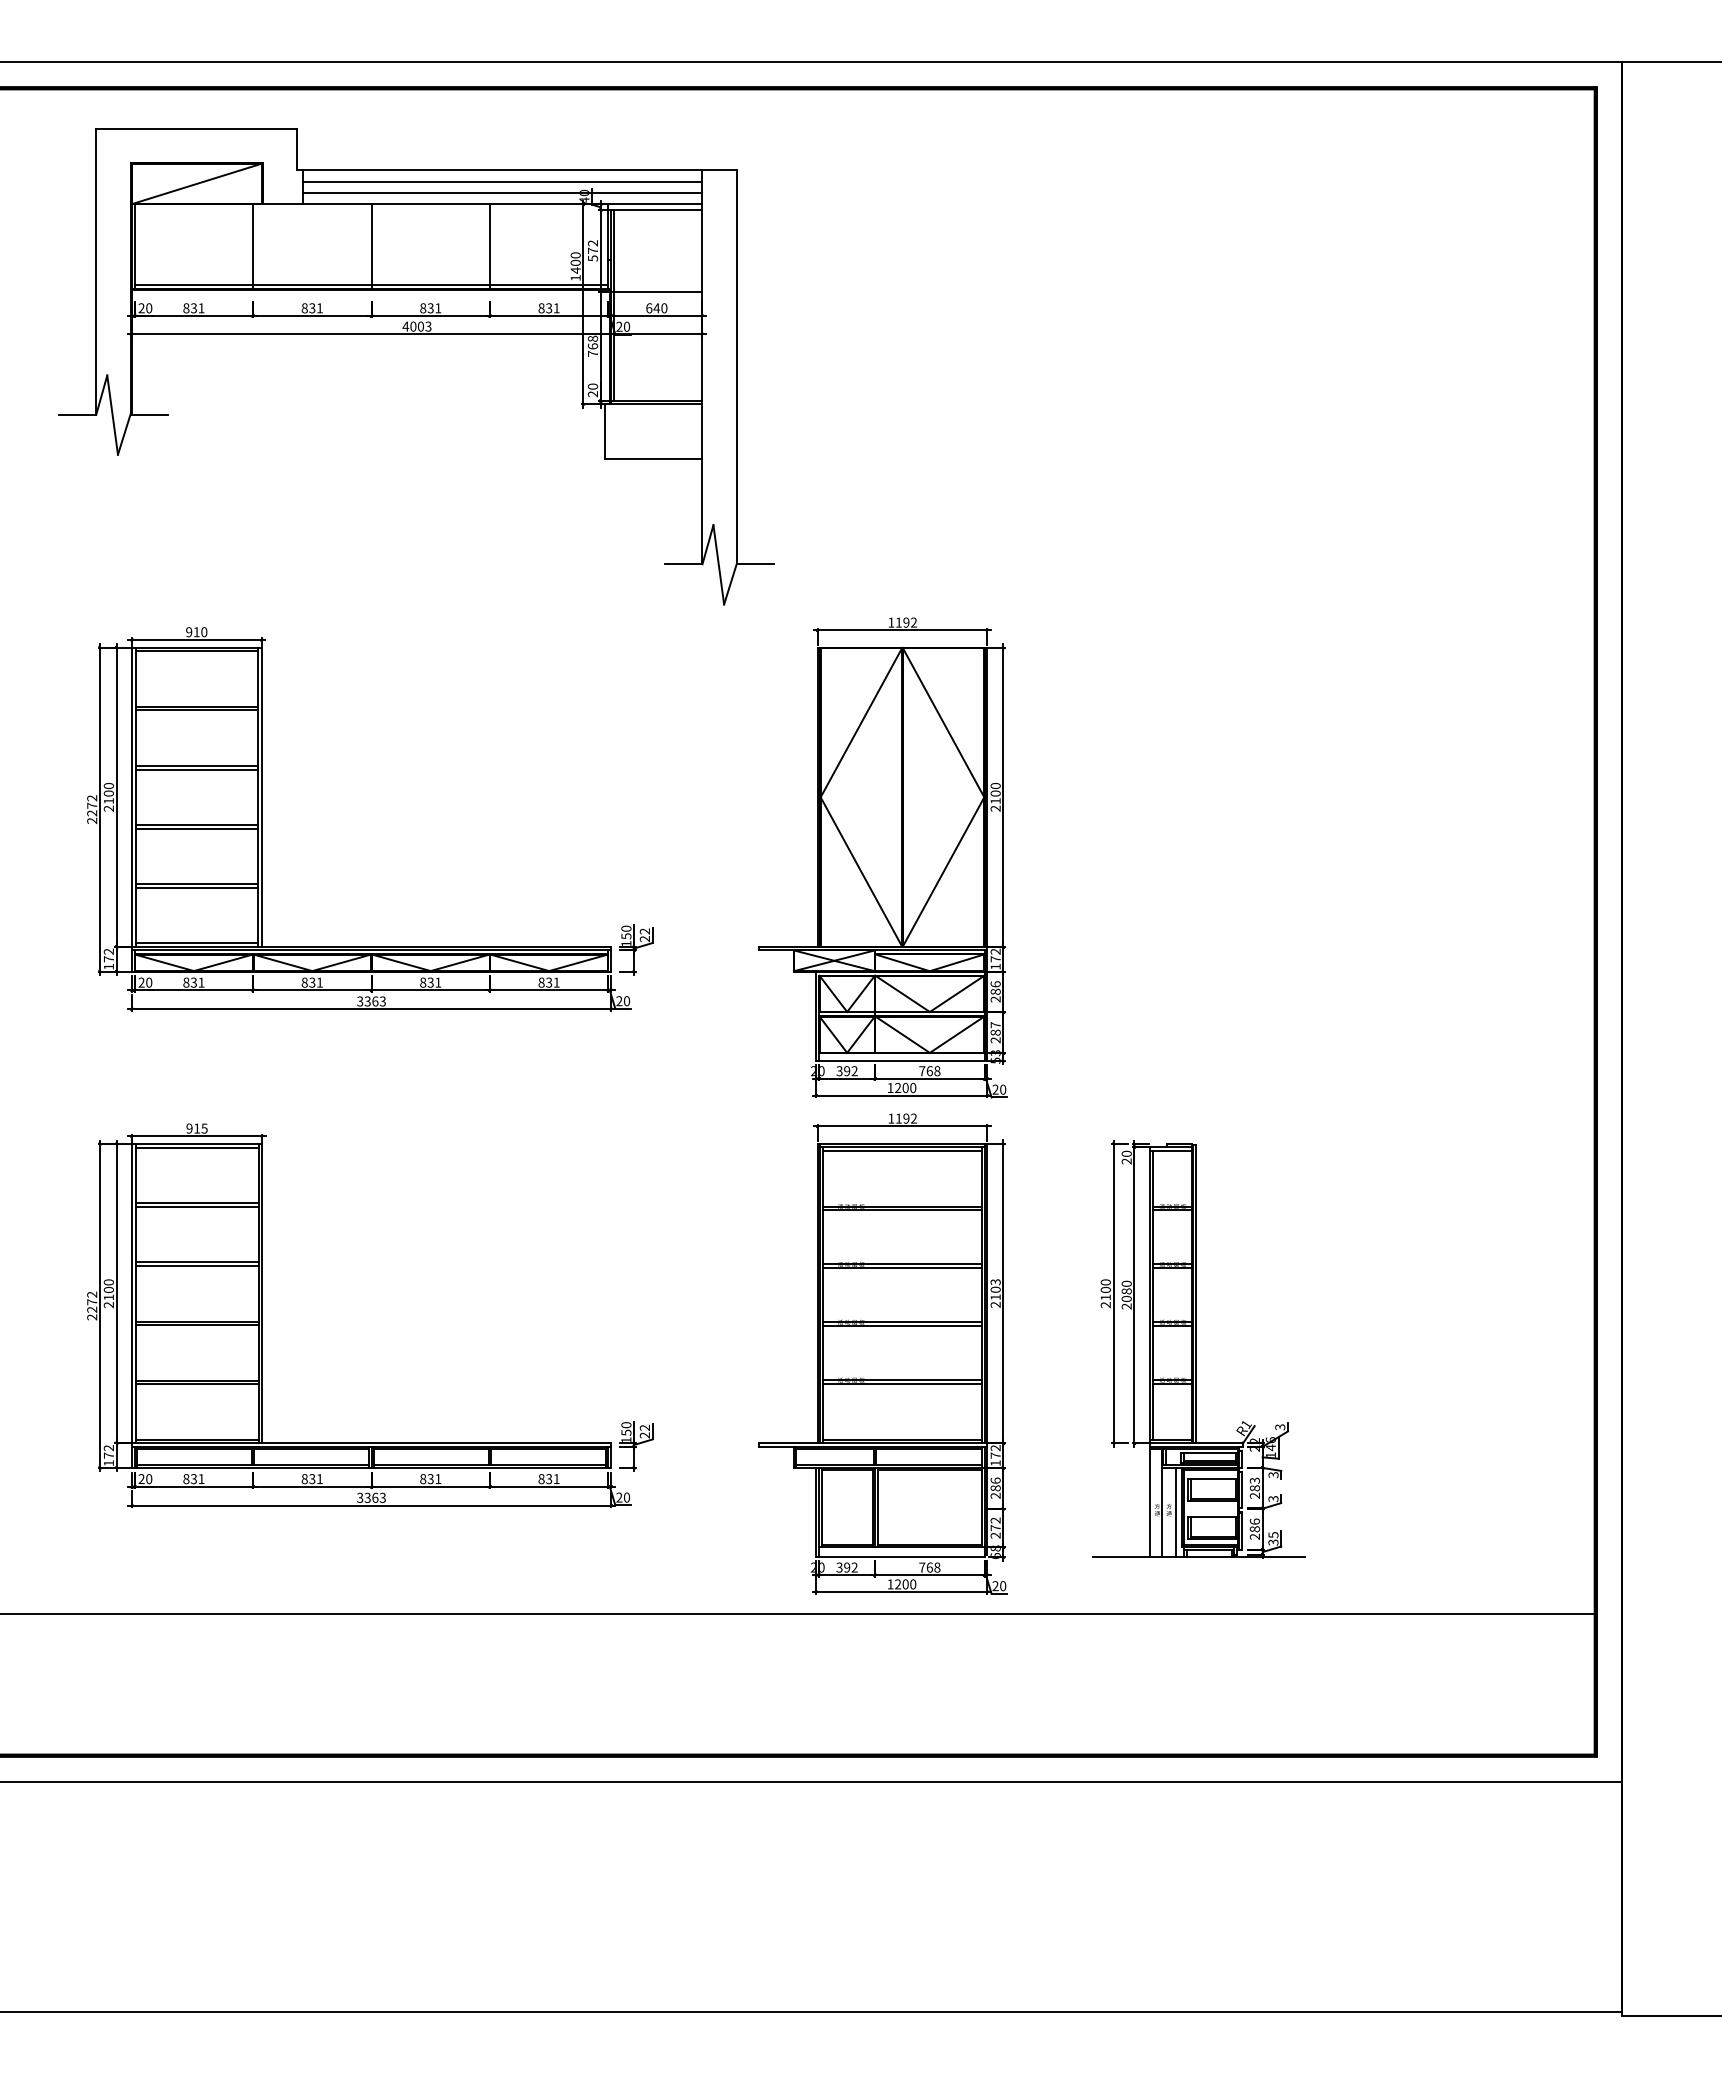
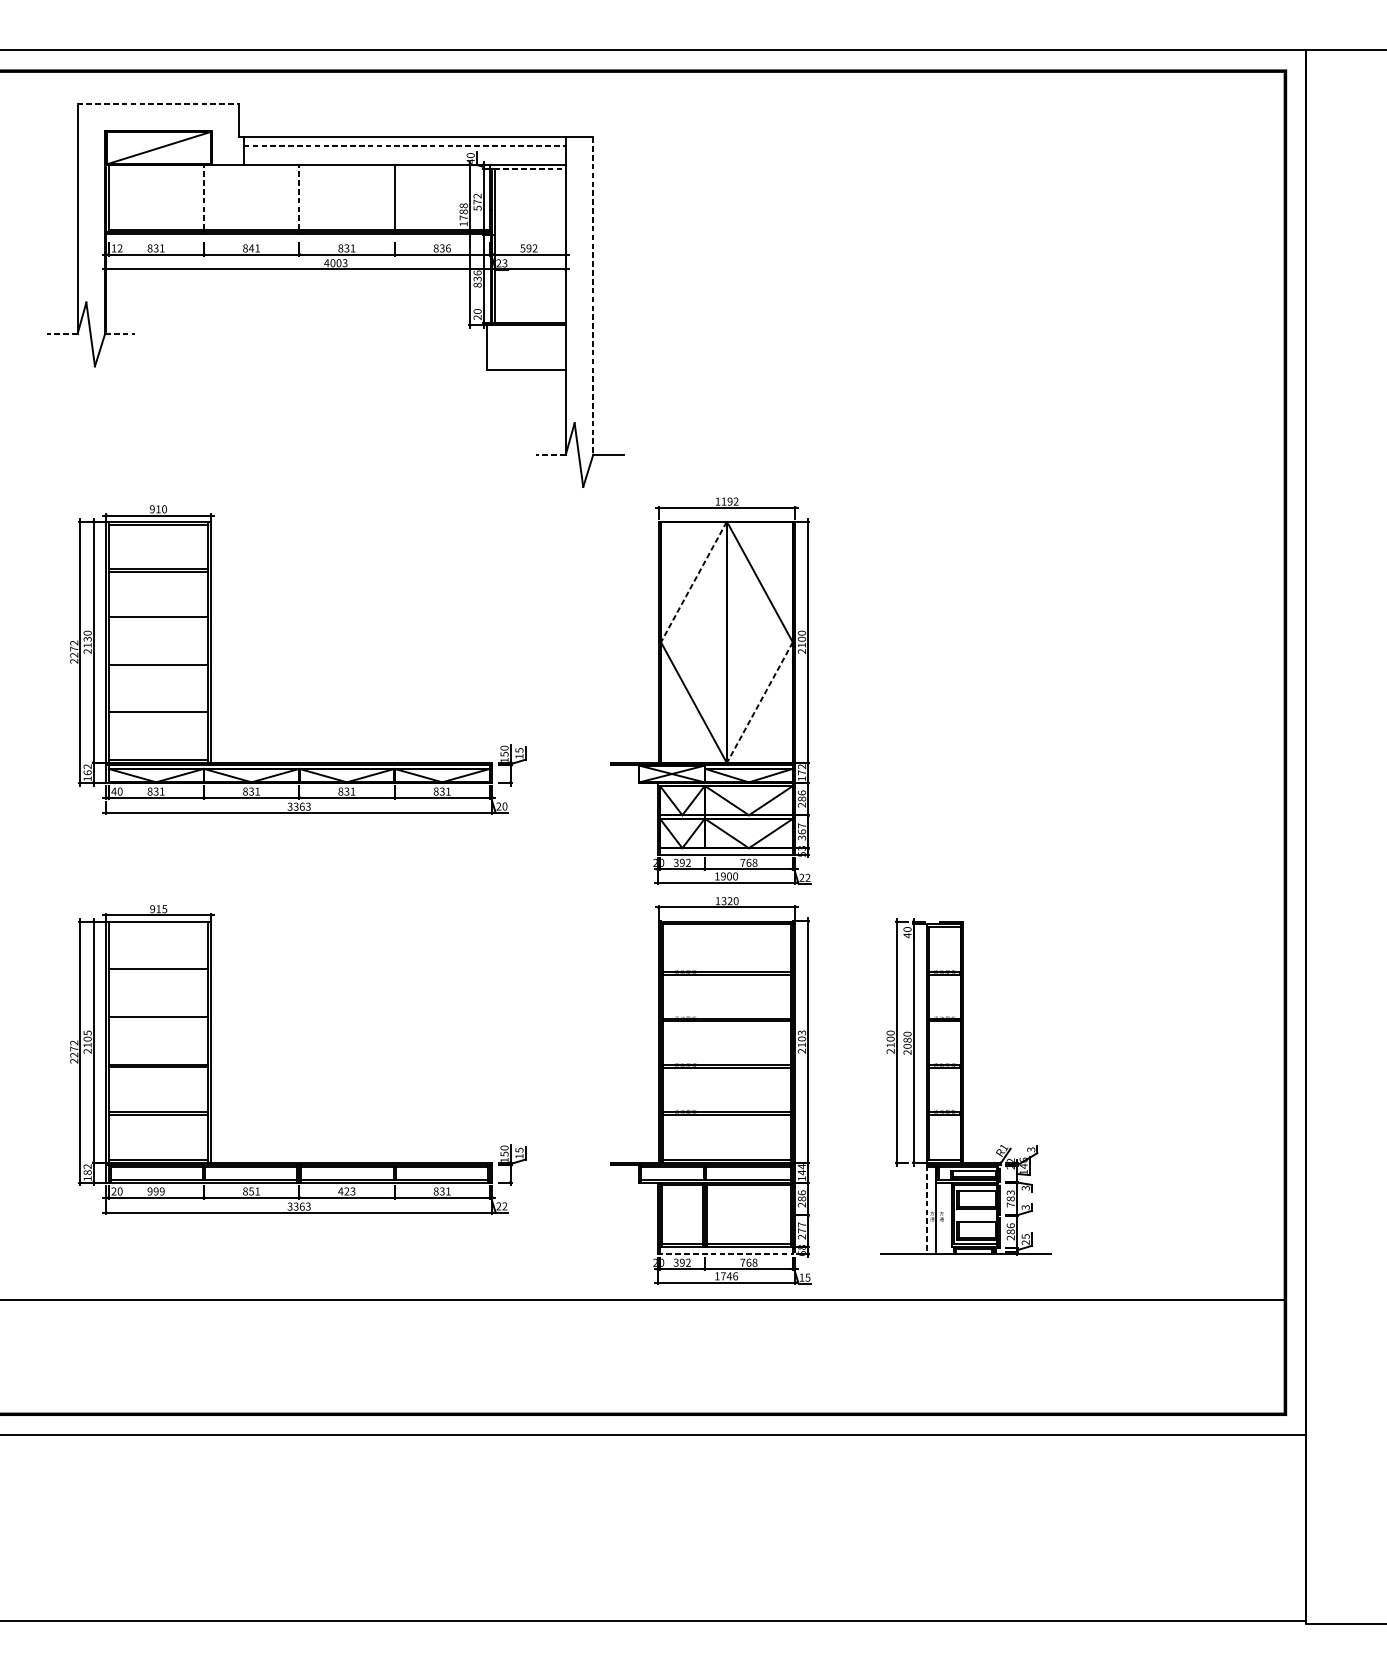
line: (197, 128) -> (159, 103), solid -> dashed
line: (502, 181) -> (404, 146), solid -> dashed
line: (502, 193) -> (404, 155), removed
line: (658, 210) -> (530, 169), solid -> dashed
line: (253, 244) -> (204, 197), solid -> dashed
line: (371, 244) -> (299, 197), solid -> dashed
text: (575, 262) -> (463, 211), 1400 -> 1788
line: (658, 291) -> (530, 234), removed
text: (145, 308) -> (117, 248), 20 -> 12
text: (312, 308) -> (251, 248), 831 -> 841
text: (556, 308) -> (448, 248), 831 -> 836
text: (656, 308) -> (528, 248), 640 -> 592
text: (626, 326) -> (504, 263), 20 -> 23
text: (592, 345) -> (477, 278), 768 -> 836
line: (736, 367) -> (593, 296), solid -> dashed
line: (77, 414) -> (62, 333), solid -> dashed
line: (149, 414) -> (120, 333), solid -> dashed
line: (683, 564) -> (550, 454), solid -> dashed
line: (861, 723) -> (693, 582), solid -> dashed
line: (196, 769) -> (158, 619), removed
text: (108, 793) -> (87, 639), 2100 -> 2130
line: (196, 828) -> (158, 667), removed
line: (943, 872) -> (759, 702), solid -> dashed
line: (196, 887) -> (158, 714), removed
text: (644, 935) -> (519, 753), 22 -> 15
text: (108, 959) -> (87, 772), 172 -> 162
text: (141, 982) -> (113, 791), 20 -> 40
text: (995, 1036) -> (801, 834), 287 -> 367
text: (898, 1088) -> (723, 876), 1200 -> 1900
text: (1003, 1089) -> (808, 877), 20 -> 22
text: (906, 1118) -> (730, 901), 1192 -> 1320
line: (196, 1147) -> (158, 924), removed
line: (902, 1150) -> (726, 926), removed
text: (1126, 1161) -> (907, 935), 20 -> 40
line: (196, 1206) -> (158, 971), removed
line: (196, 1265) -> (158, 1019), removed
text: (108, 1282) -> (87, 1033), 2100 -> 2105
text: (644, 1431) -> (519, 1153), 22 -> 15
text: (995, 1451) -> (801, 1169), 172 -> 144
text: (108, 1455) -> (87, 1172), 172 -> 182
text: (312, 1478) -> (251, 1191), 831 -> 851
text: (193, 1479) -> (155, 1191), 831 -> 999
text: (430, 1479) -> (346, 1191), 831 -> 423
text: (1254, 1495) -> (1010, 1204), 283 -> 783
text: (626, 1497) -> (504, 1206), 20 -> 22
line: (1150, 1502) -> (926, 1210), solid -> dashed
line: (1176, 1512) -> (947, 1218), removed
text: (995, 1520) -> (801, 1224), 272 -> 277
text: (1273, 1542) -> (1025, 1242), 35 -> 25
line: (901, 1557) -> (726, 1254), solid -> dashed
text: (905, 1584) -> (729, 1276), 1200 -> 1746
text: (999, 1585) -> (805, 1277), 20 -> 15

